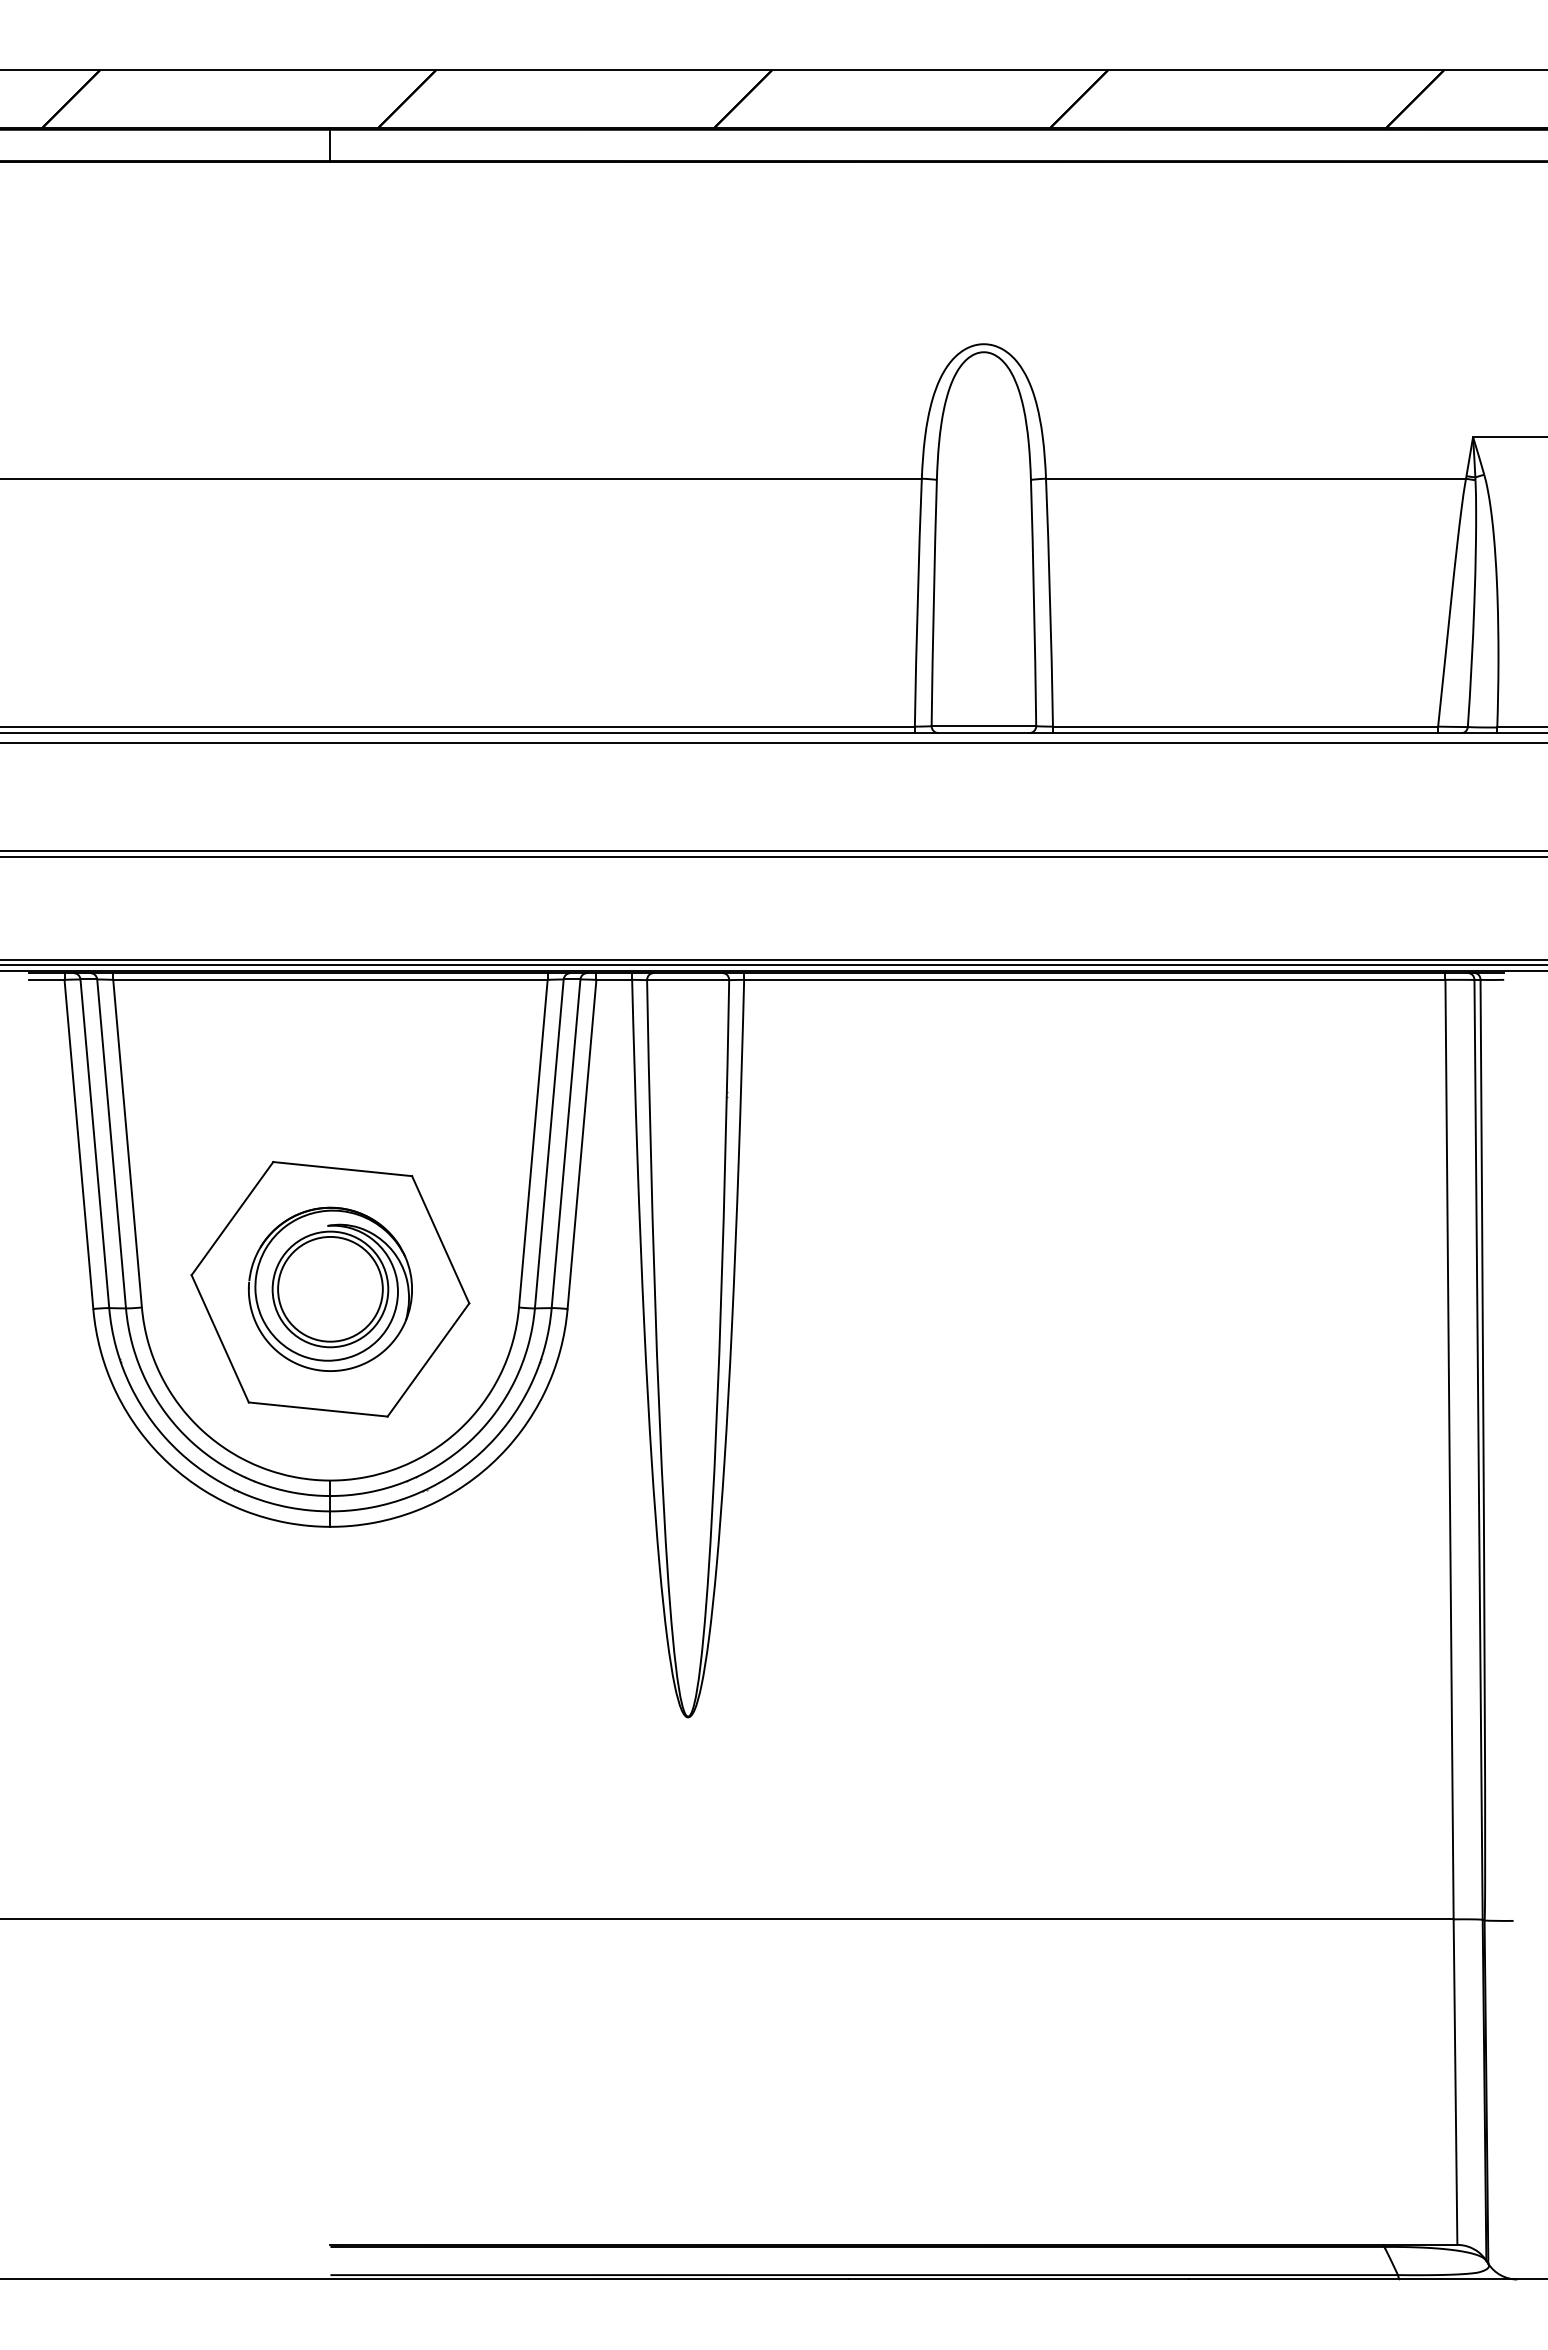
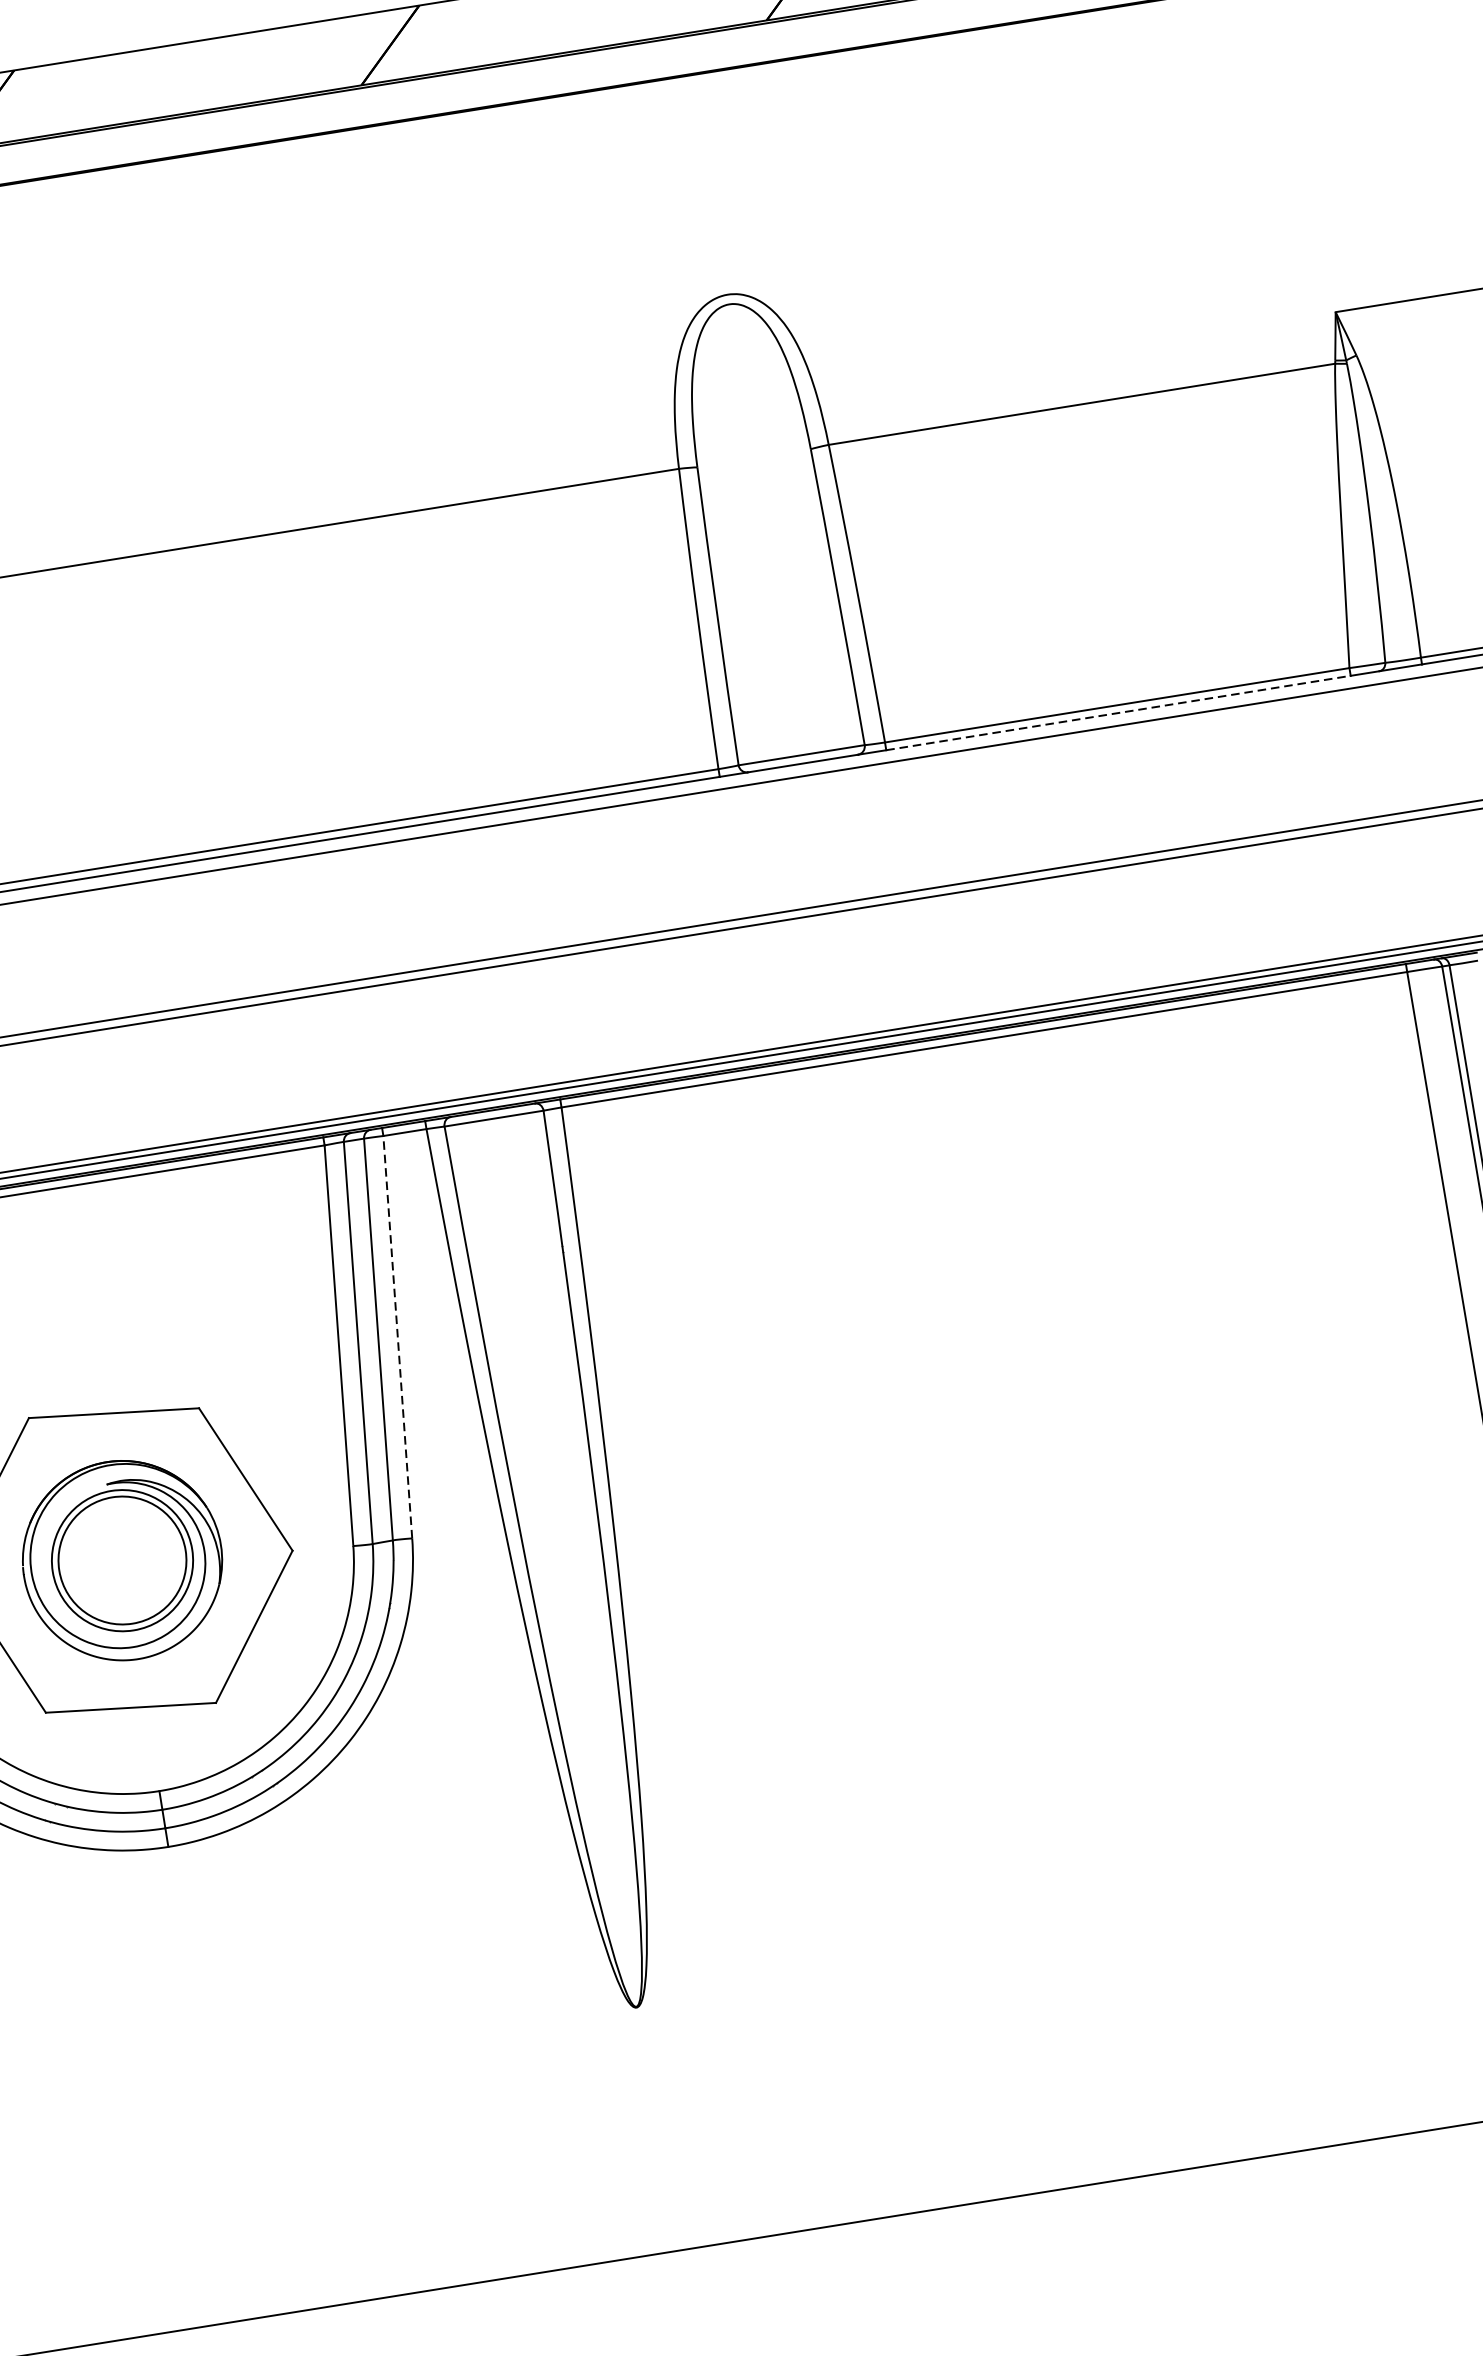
line: (1245, 733) -> (1118, 713), solid -> dashed
line: (582, 1143) -> (398, 1336), solid -> dashed

